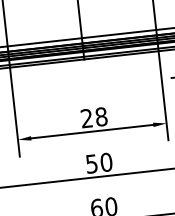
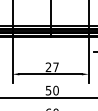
text: (100, 117) -> (55, 67), 28 -> 27

